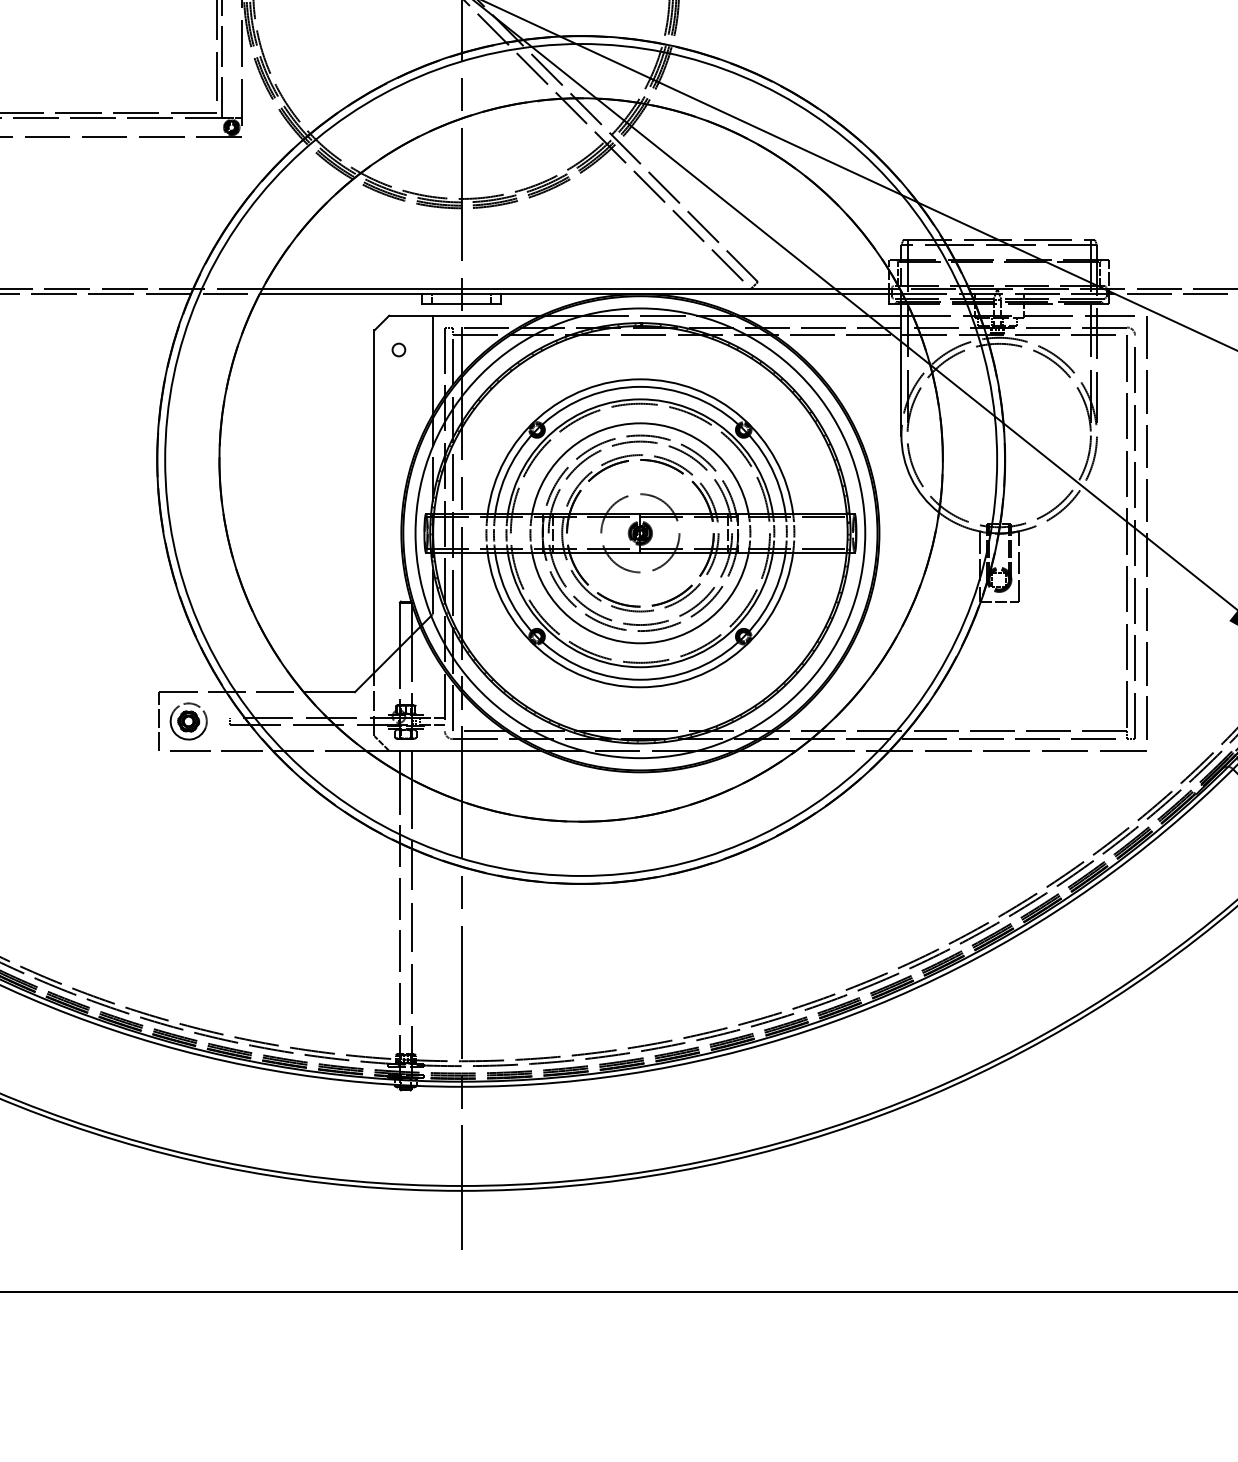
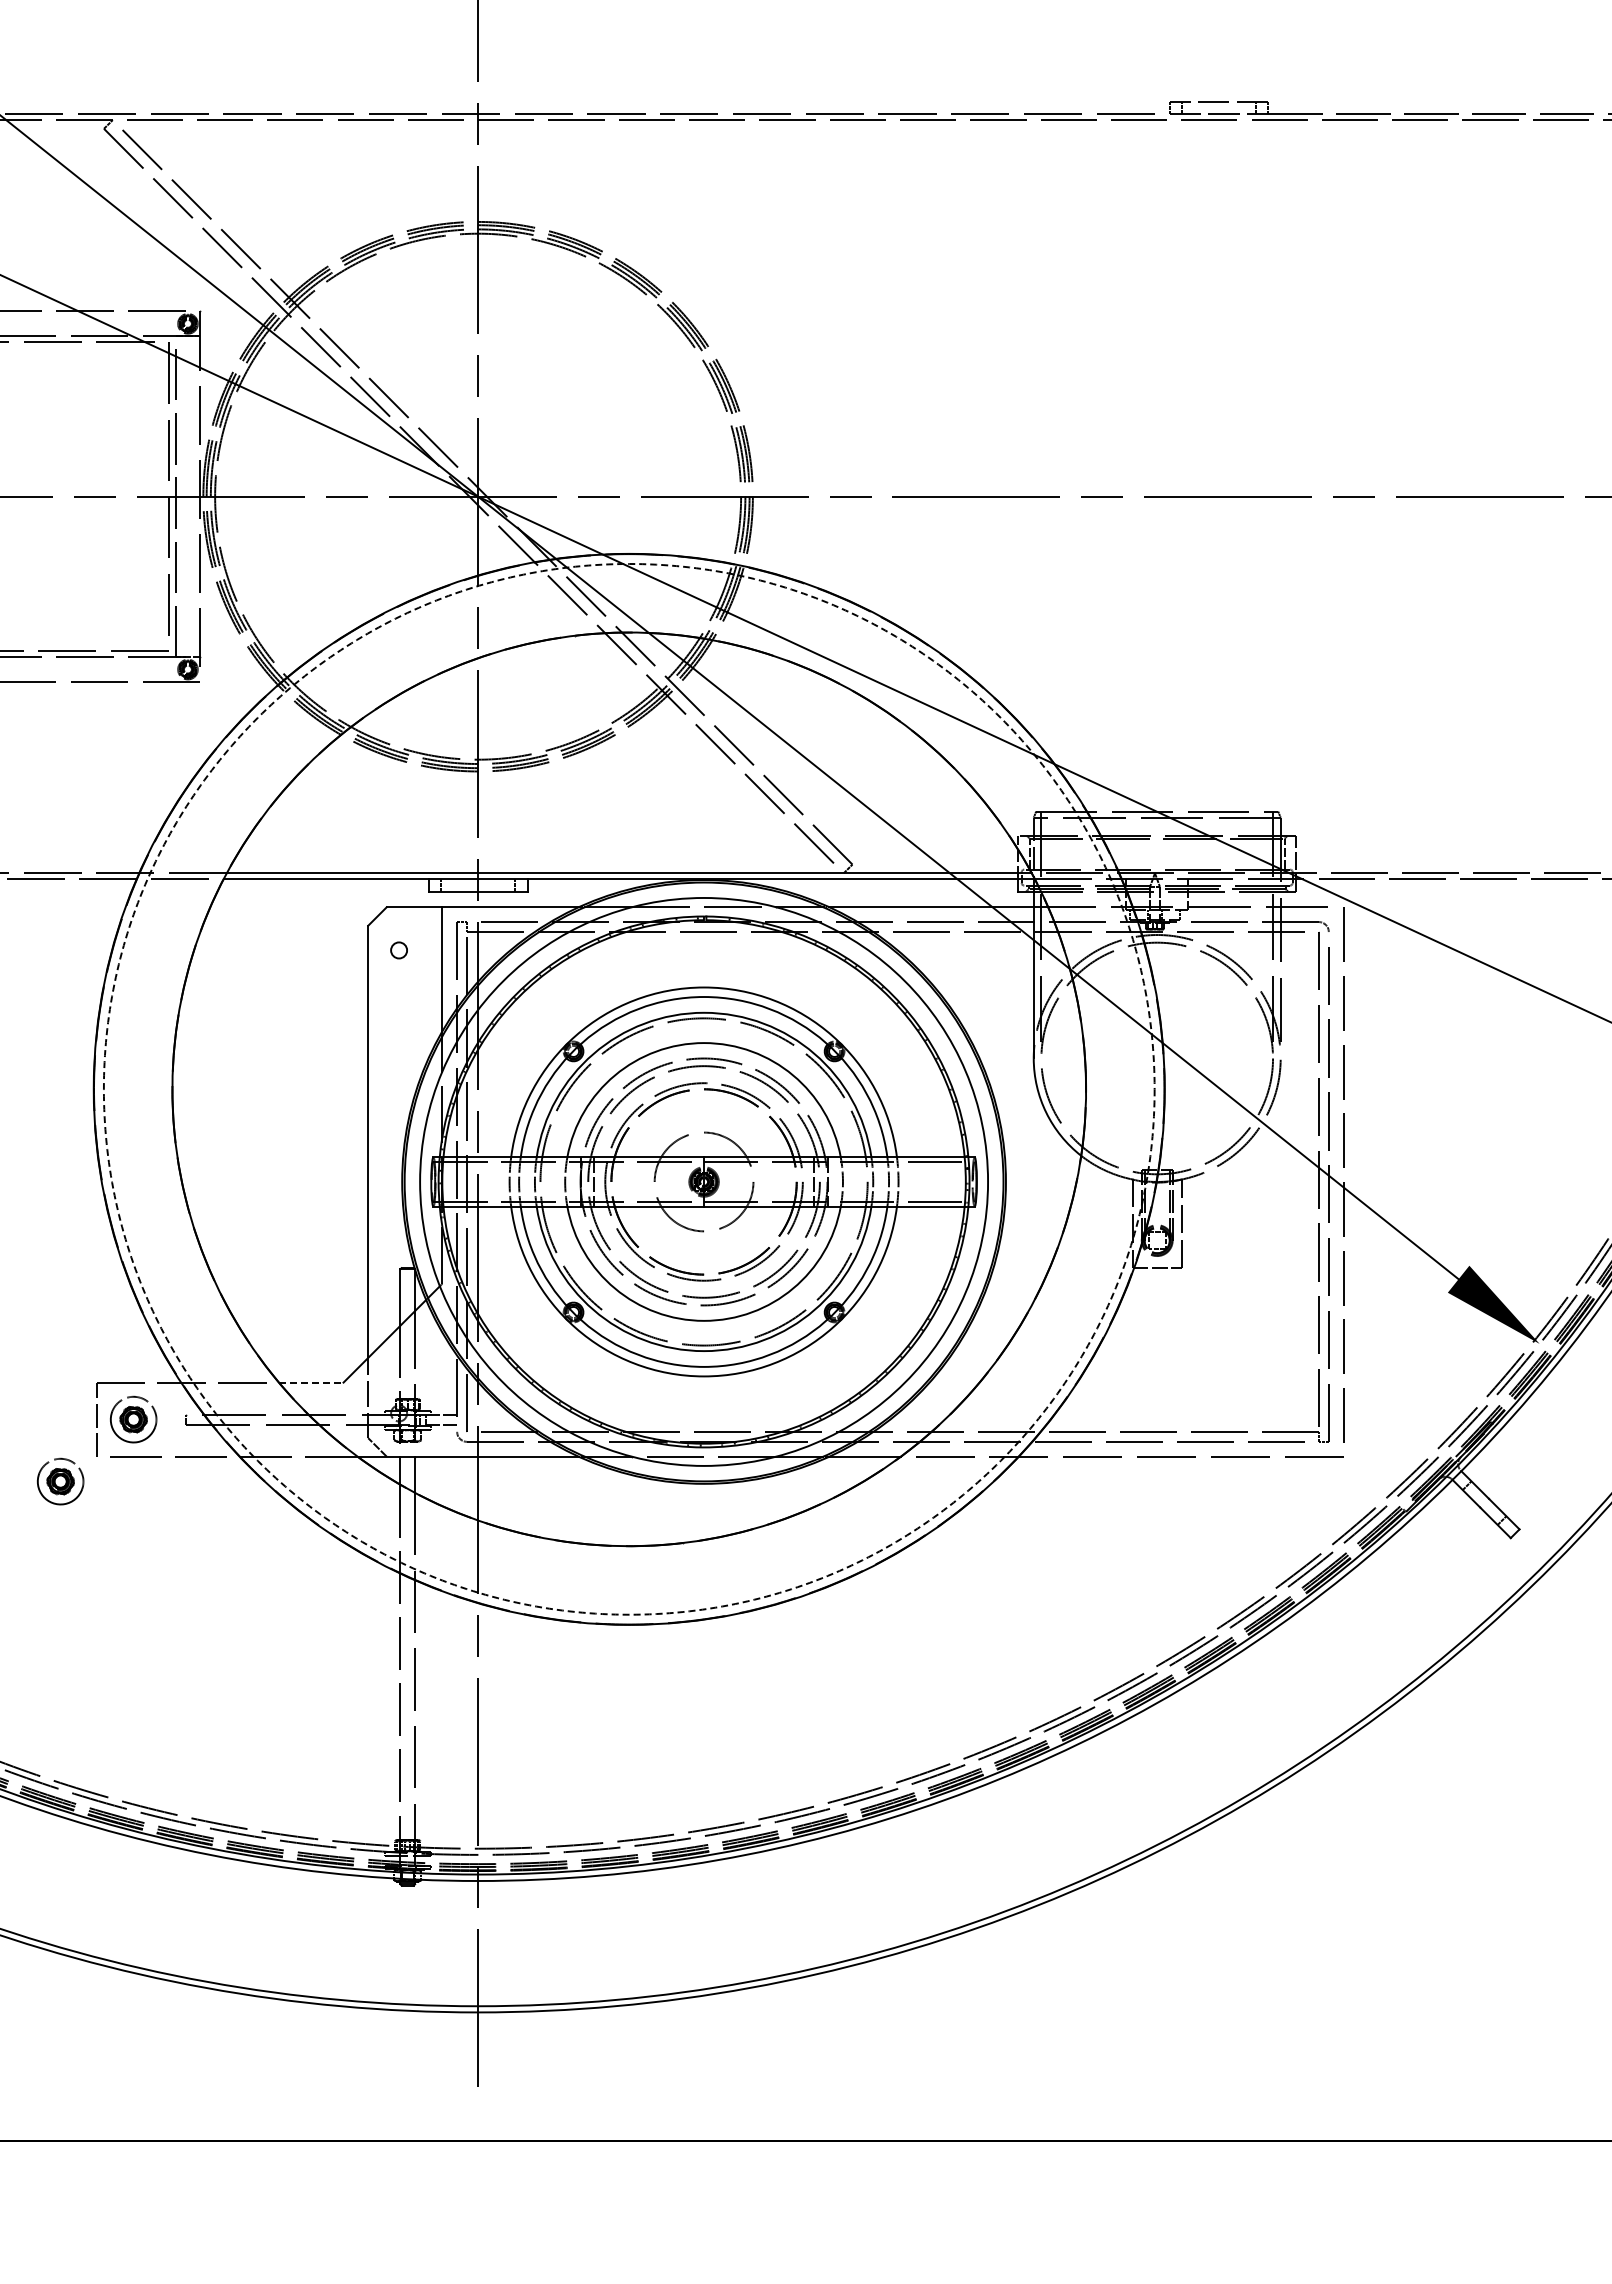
circle: (580, 460) -> (628, 1089), solid -> dashed
line: (329, 692) -> (311, 1382), solid -> dashed
part: (130, 770) -> (60, 1481), added

